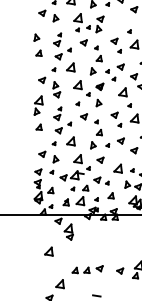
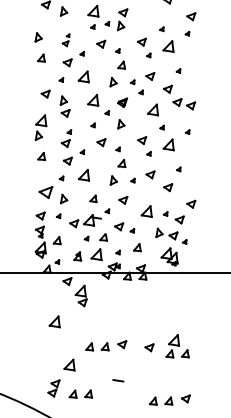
part: (57, 40) -> (65, 40), size x0.7
part: (41, 154) -> (45, 192), size x1.6
part: (78, 158) -> (93, 198), size x0.6

